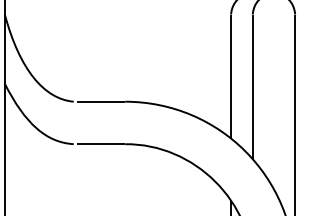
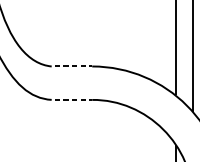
line: (101, 101) -> (73, 66), solid -> dashed
line: (101, 144) -> (73, 100), solid -> dashed

